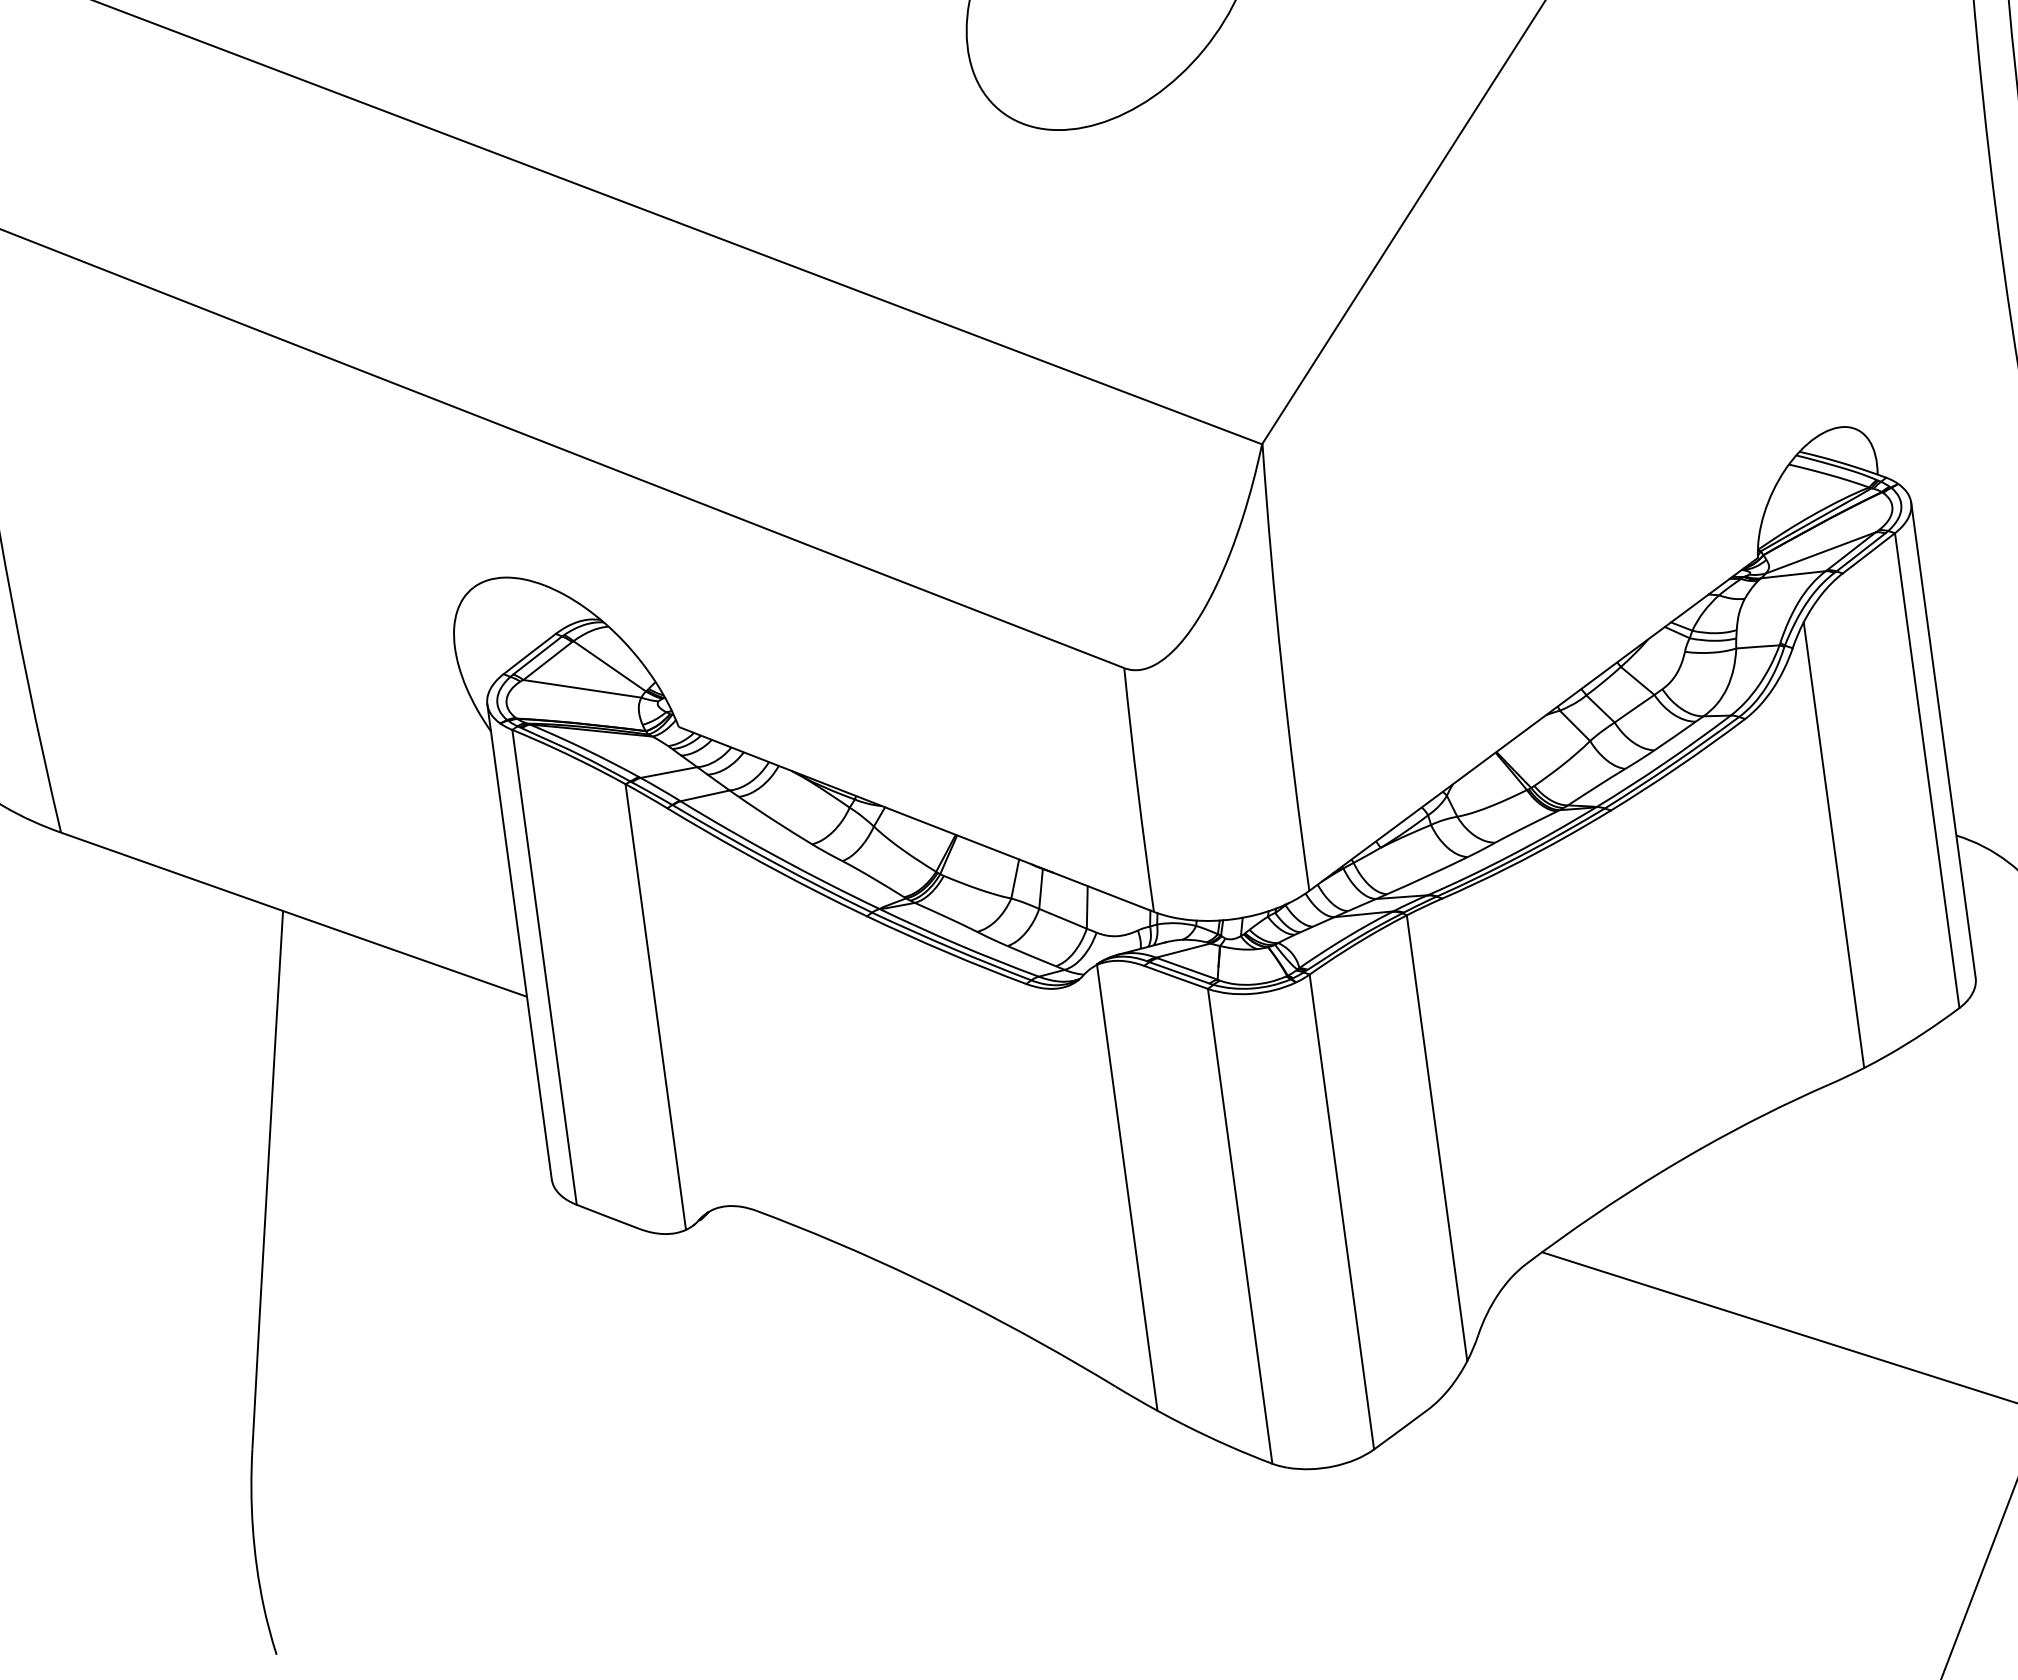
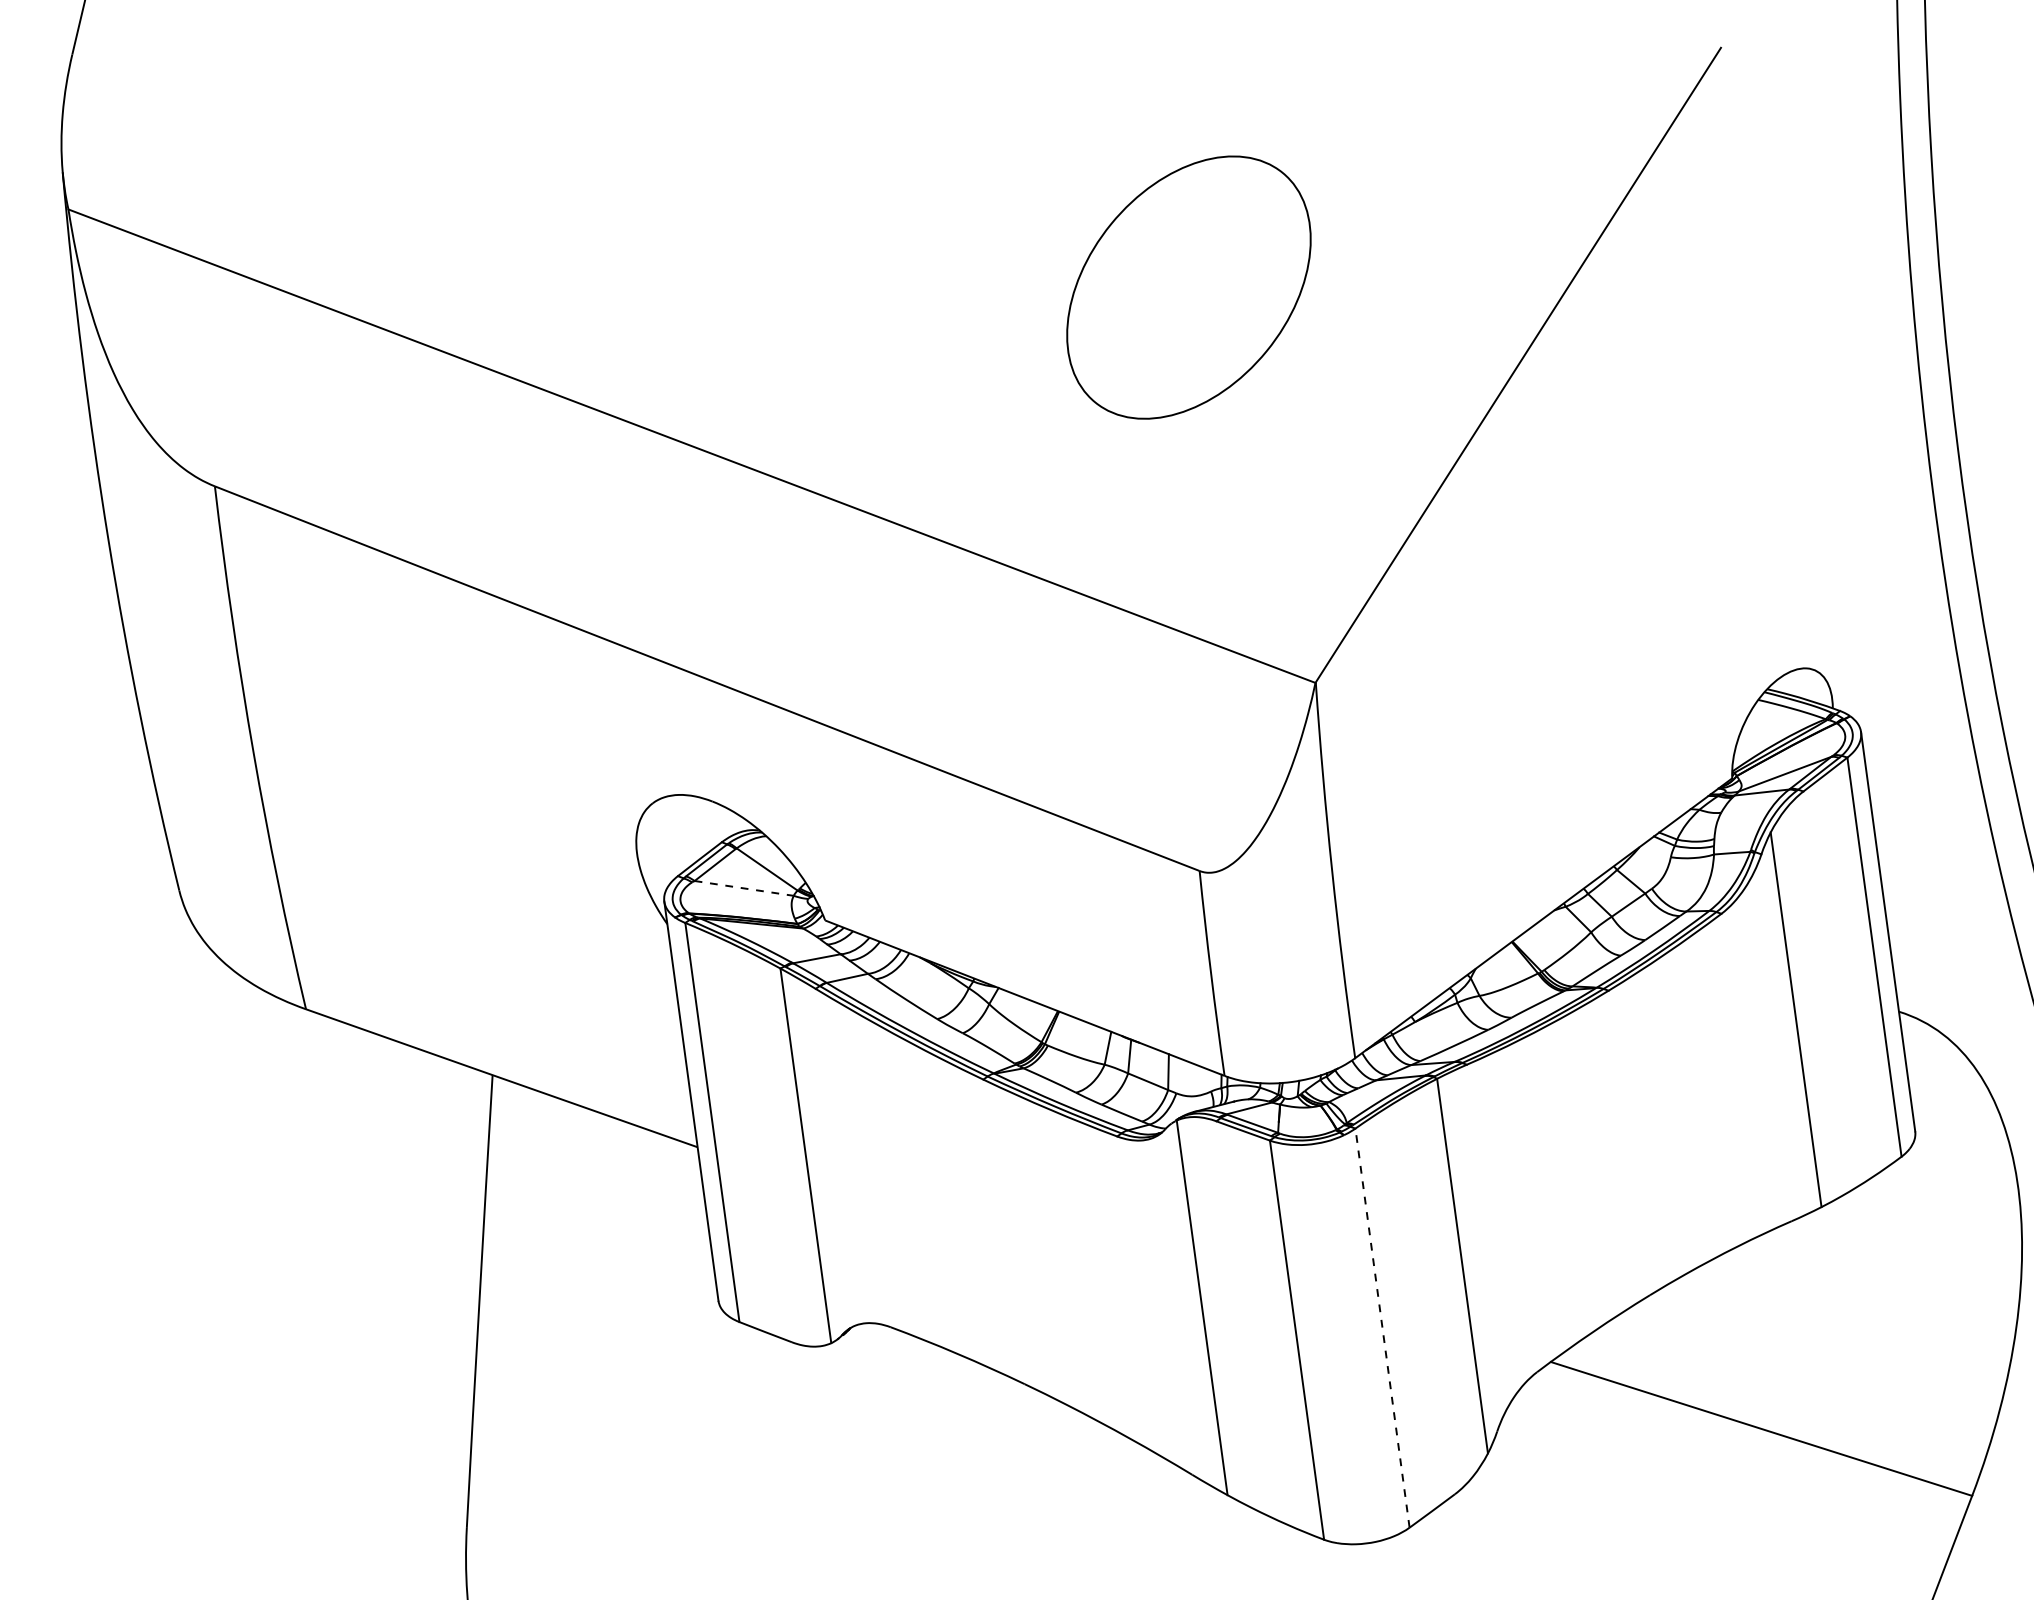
line: (582, 688) -> (744, 888), solid -> dashed
line: (1341, 1211) -> (1382, 1327), solid -> dashed

